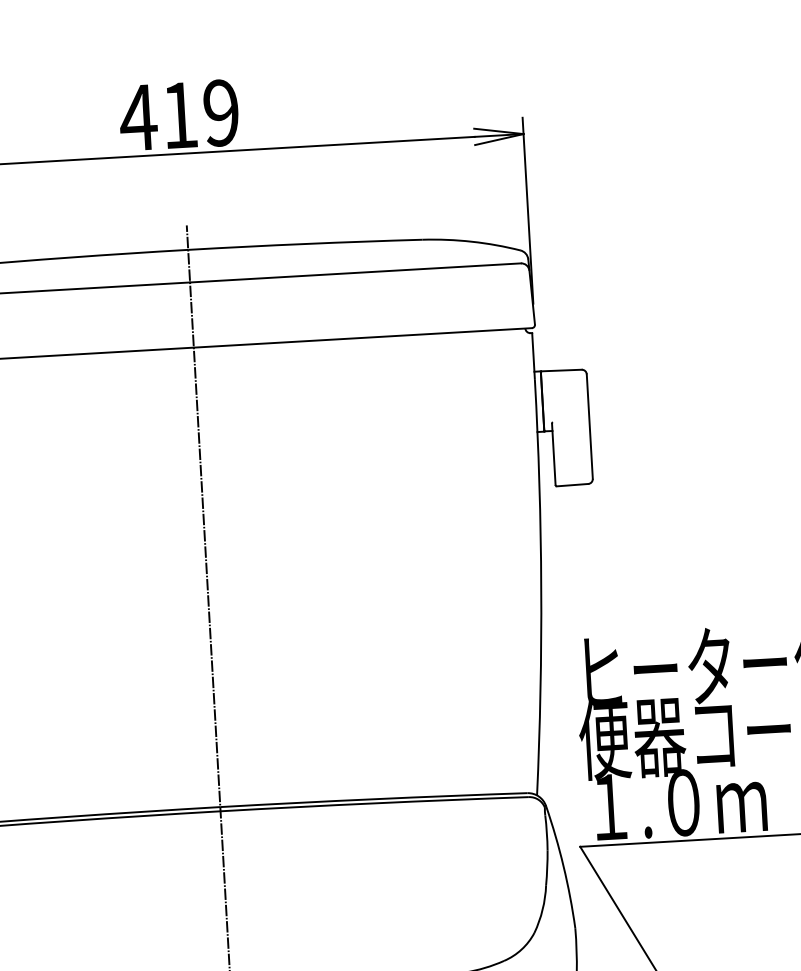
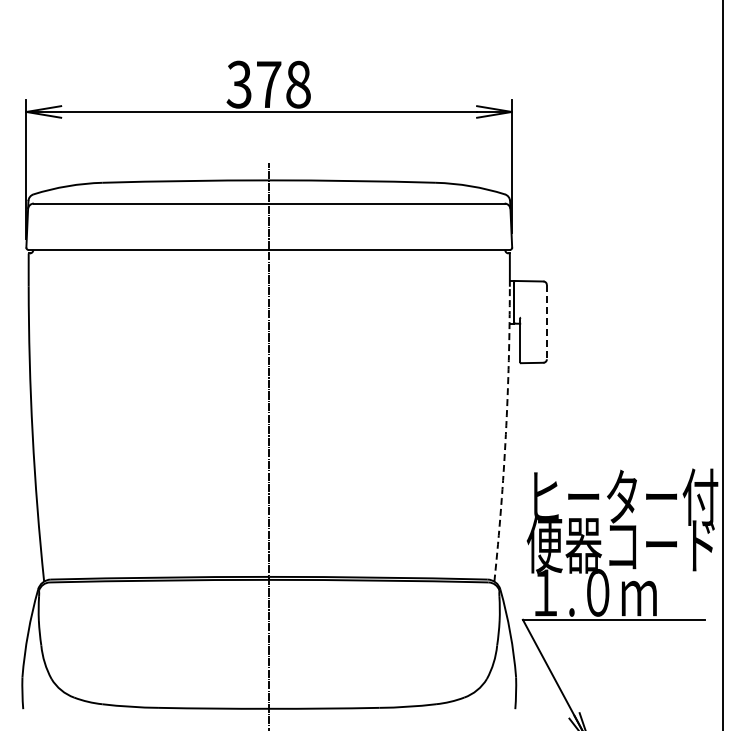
text: (179, 115) -> (268, 84), 419 -> 378
line: (589, 427) -> (546, 322), solid -> dashed
arc: (540, 587) -> (505, 434), solid -> dashed

